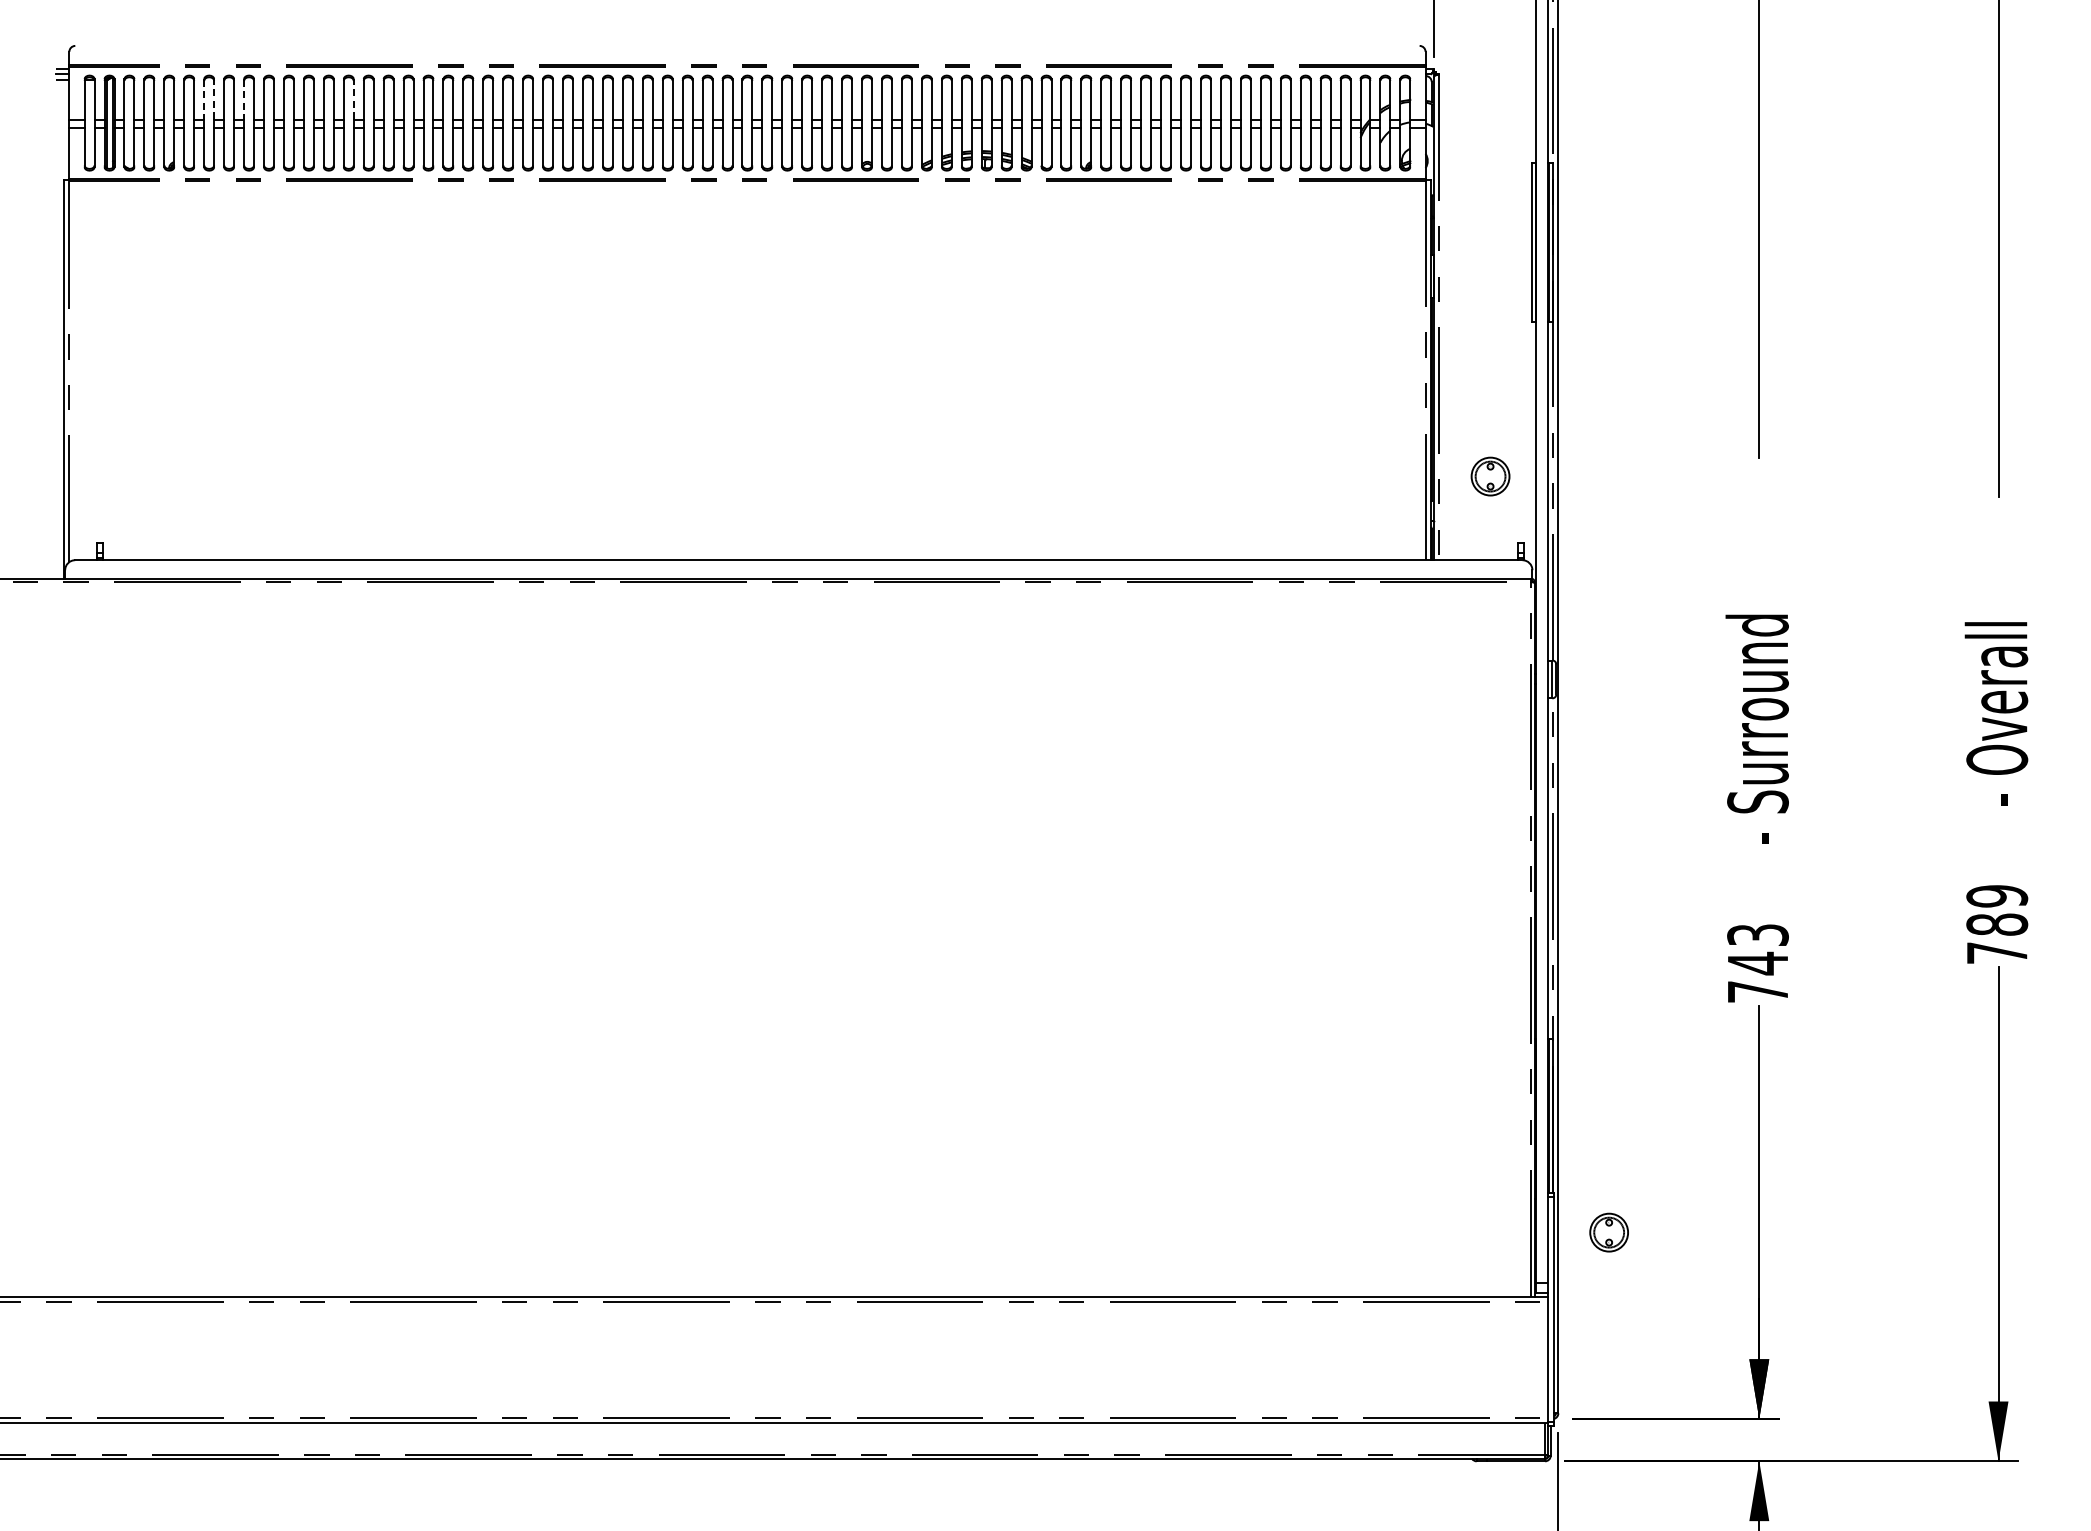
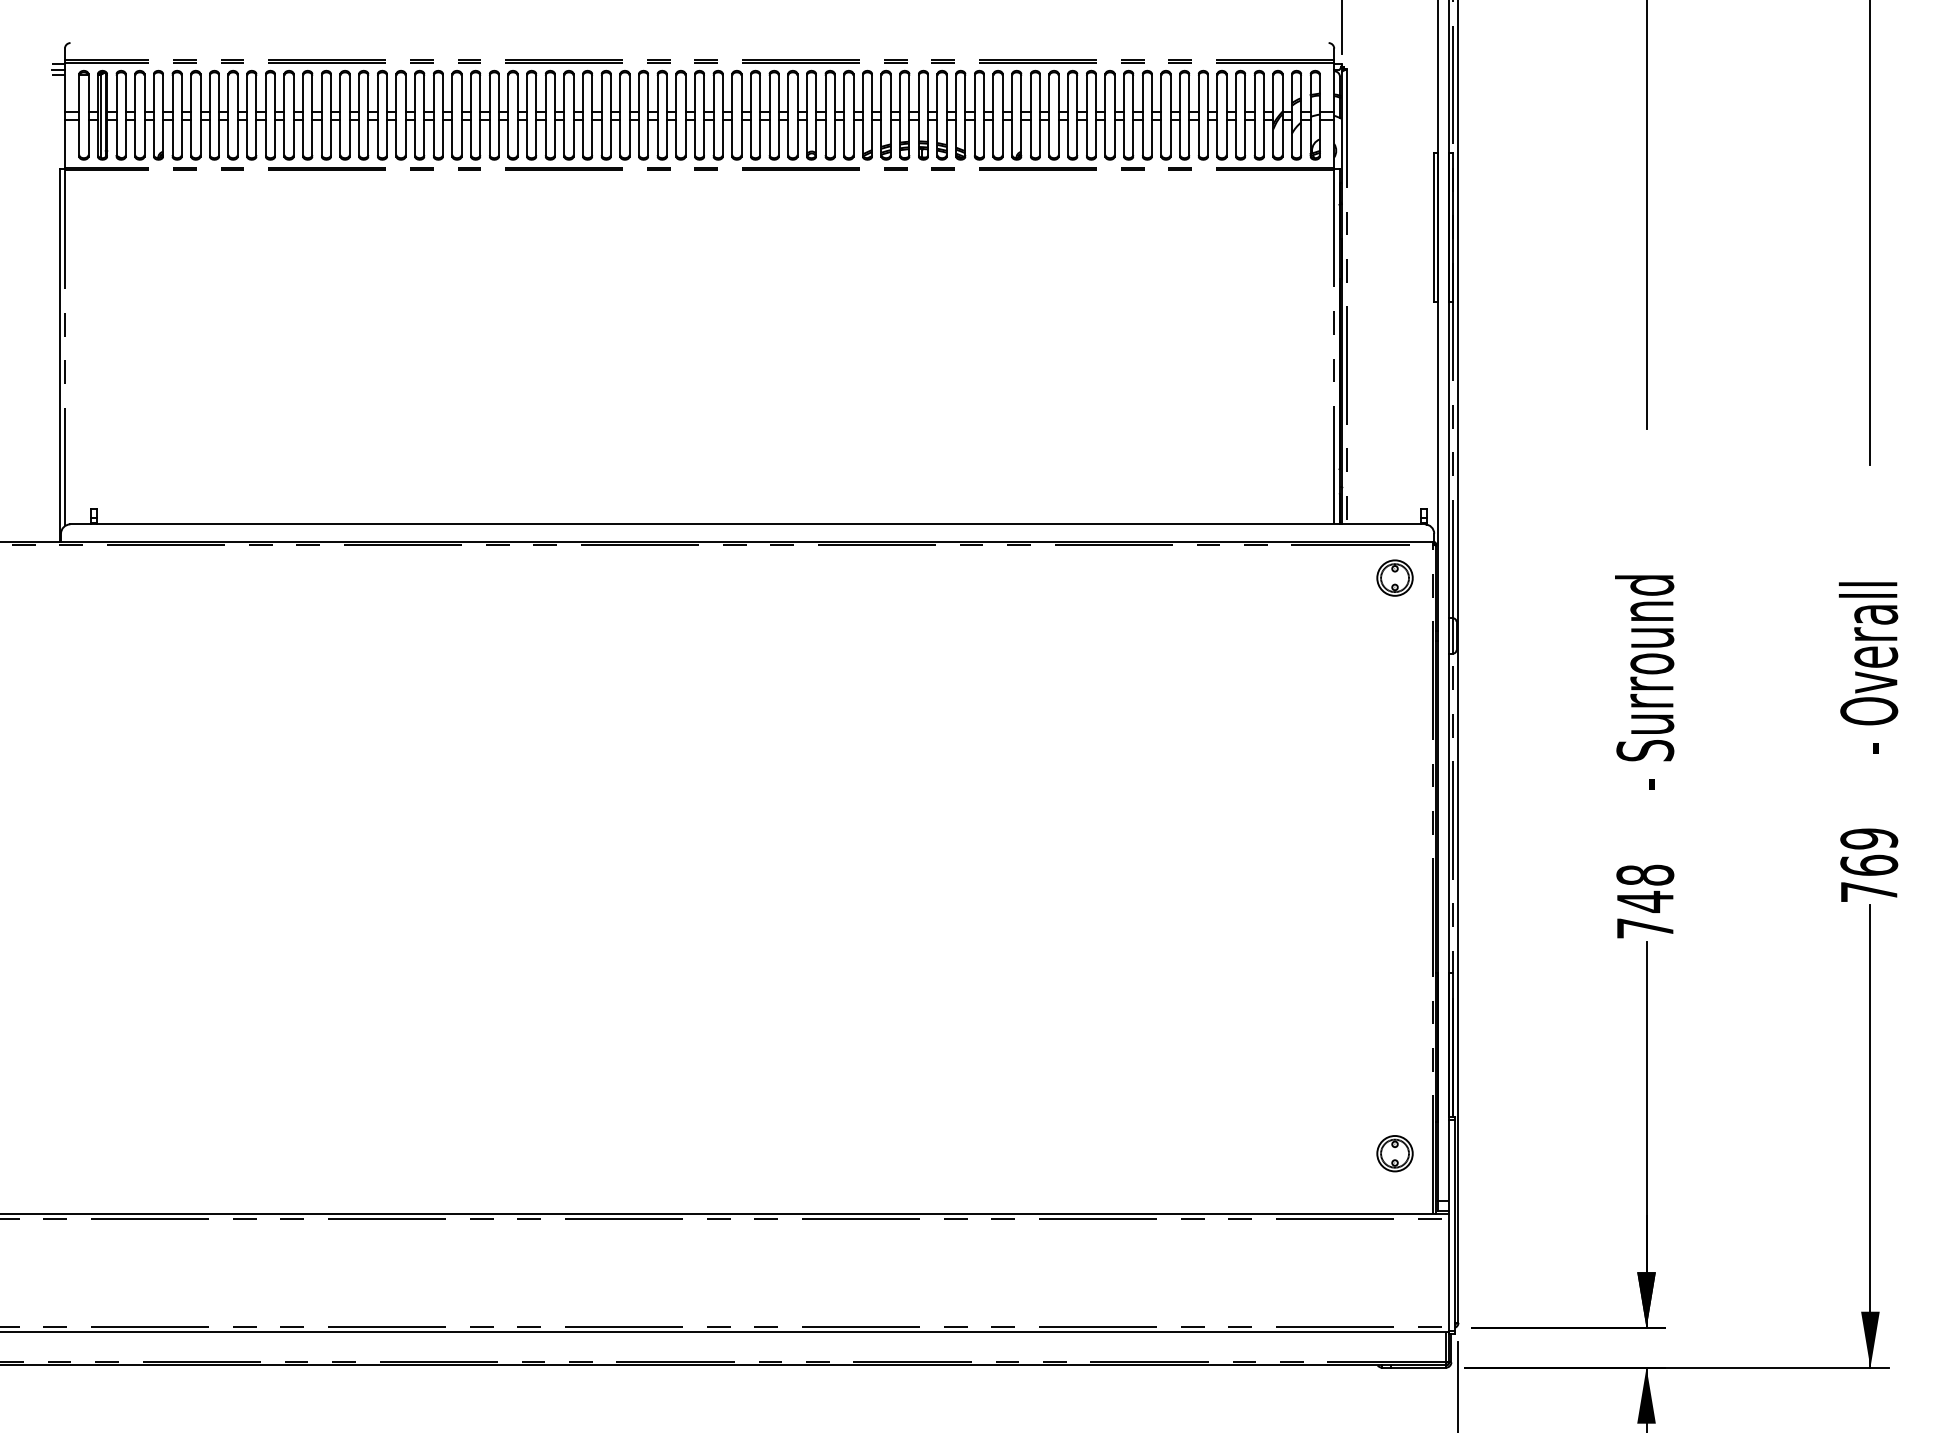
line: (214, 98) -> (200, 92), dashed -> solid
line: (354, 98) -> (331, 92), dashed -> solid
line: (204, 99) -> (191, 93), dashed -> solid
line: (244, 99) -> (228, 93), dashed -> solid
part: (1489, 475) -> (1394, 577), moved
text: (1997, 923) -> (1869, 864), 789 -> 769
text: (1758, 934) -> (1645, 874), 743 -> 748
part: (1608, 1232) -> (1394, 1153), moved

